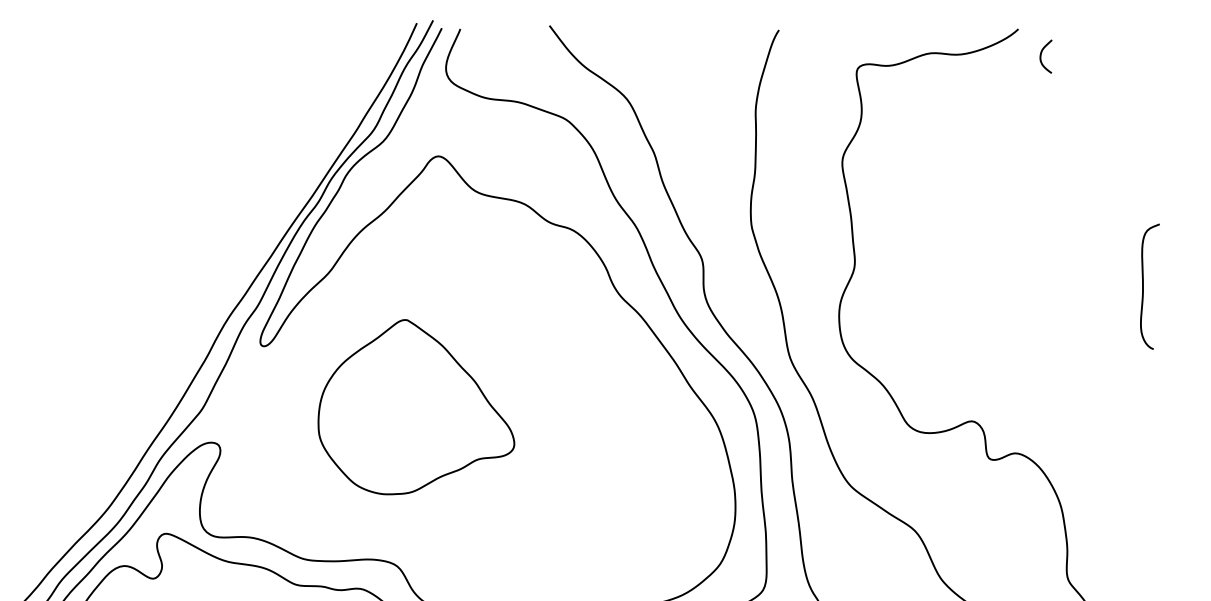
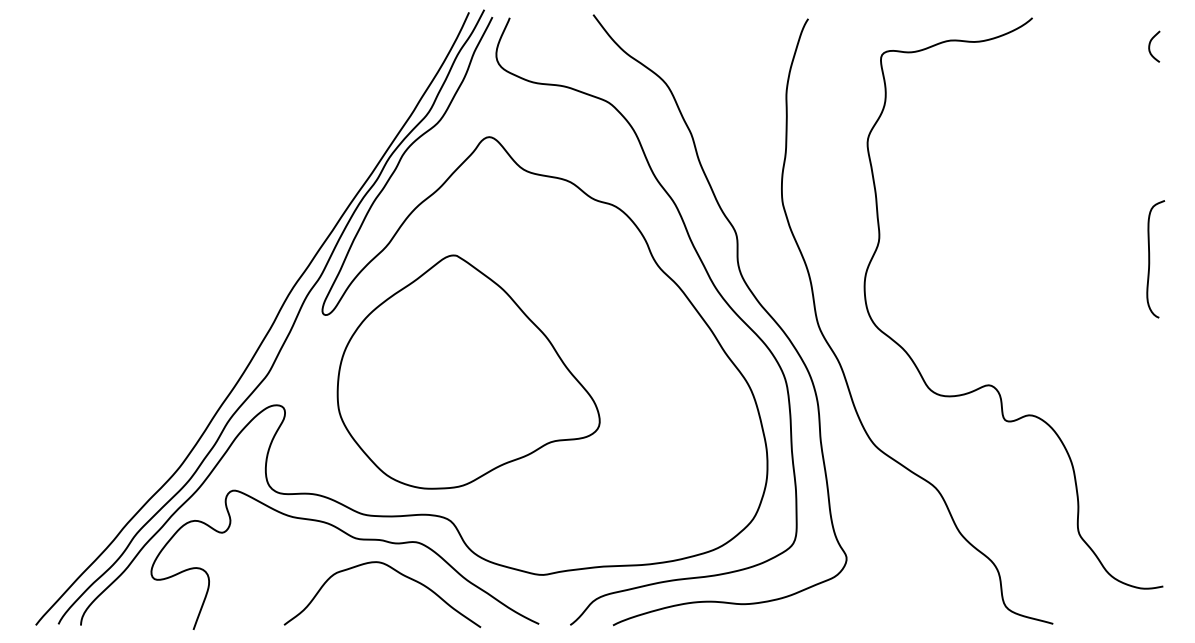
curve: (1041, 56) -> (1150, 46), moved
part: (416, 406) -> (468, 371), size x1.43

